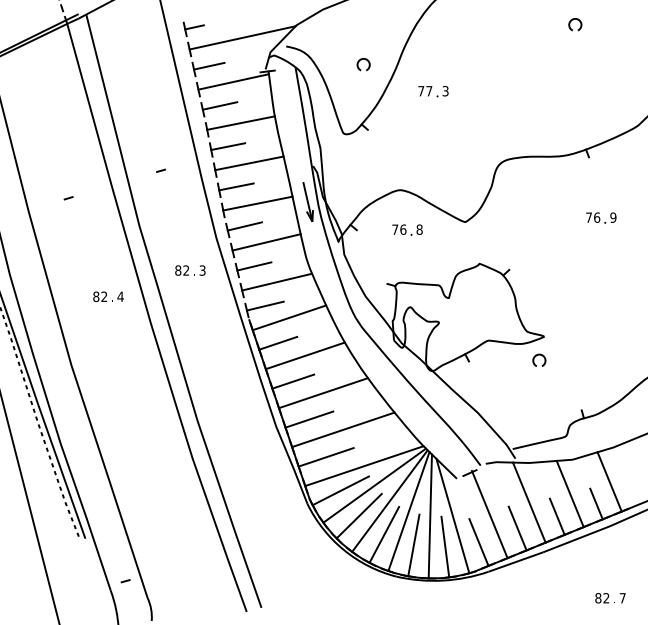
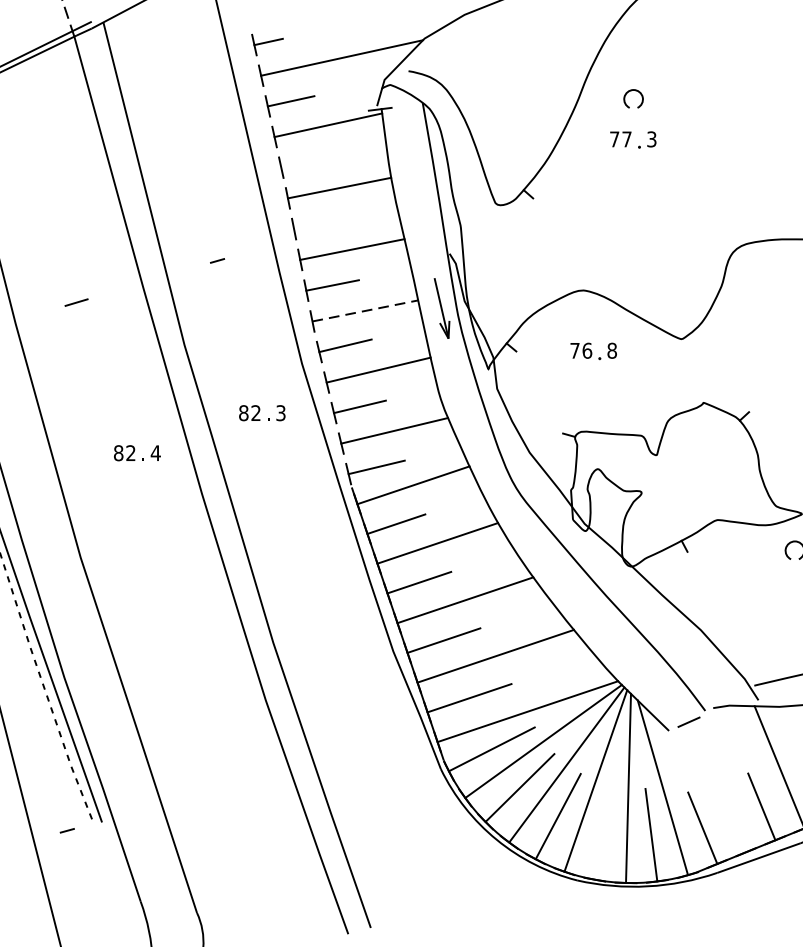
part: (363, 64) -> (633, 98), moved
line: (219, 105) -> (306, 161), removed
line: (228, 146) -> (320, 223), removed
part: (68, 198) -> (76, 303), size x1.6
line: (258, 203) -> (366, 310), solid -> dashed
line: (489, 514) -> (718, 785), removed
line: (413, 545) -> (602, 832), removed
part: (125, 581) -> (67, 831), moved

